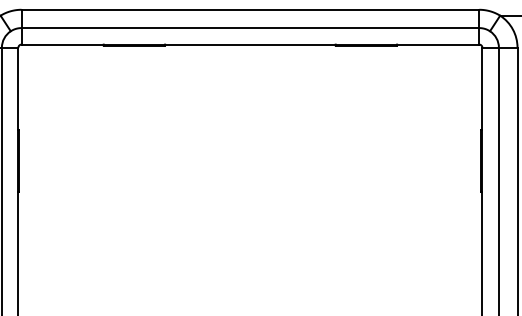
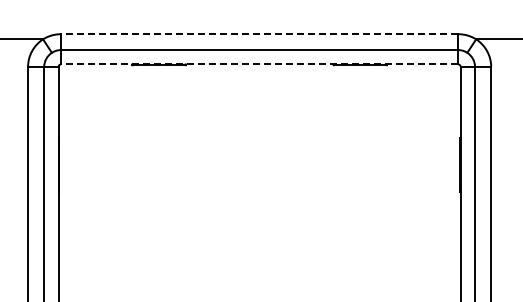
line: (250, 10) -> (259, 34), solid -> dashed
line: (250, 44) -> (259, 64), solid -> dashed

